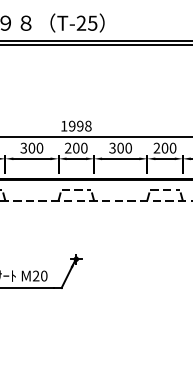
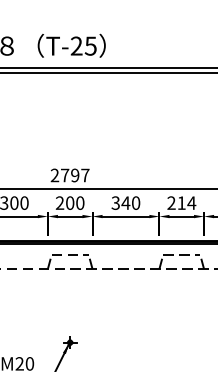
text: (76, 125) -> (70, 174), 1998 -> 2797
text: (120, 147) -> (125, 202), 300 -> 340
text: (168, 147) -> (186, 202), 200 -> 214

